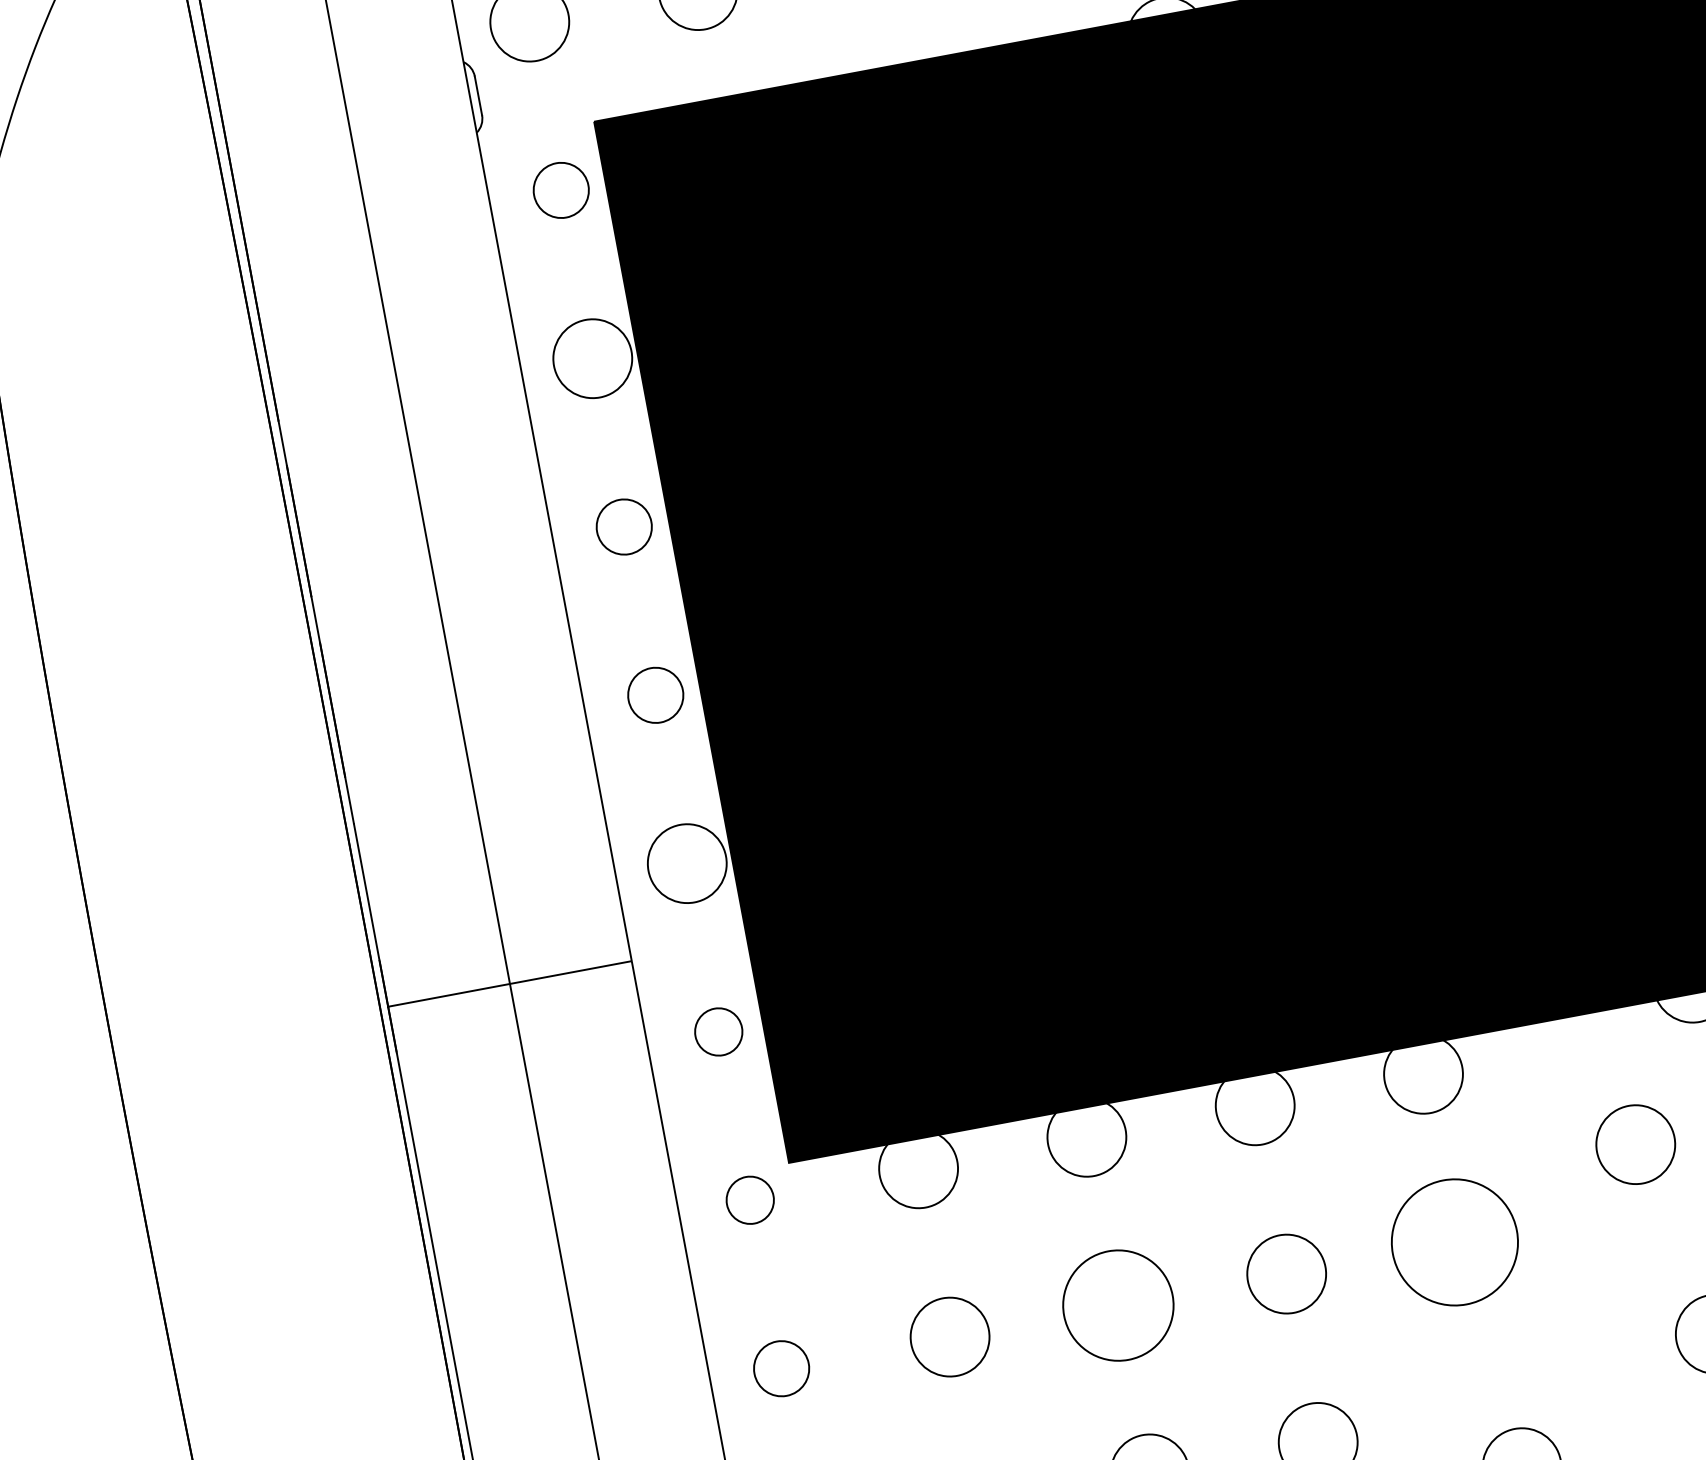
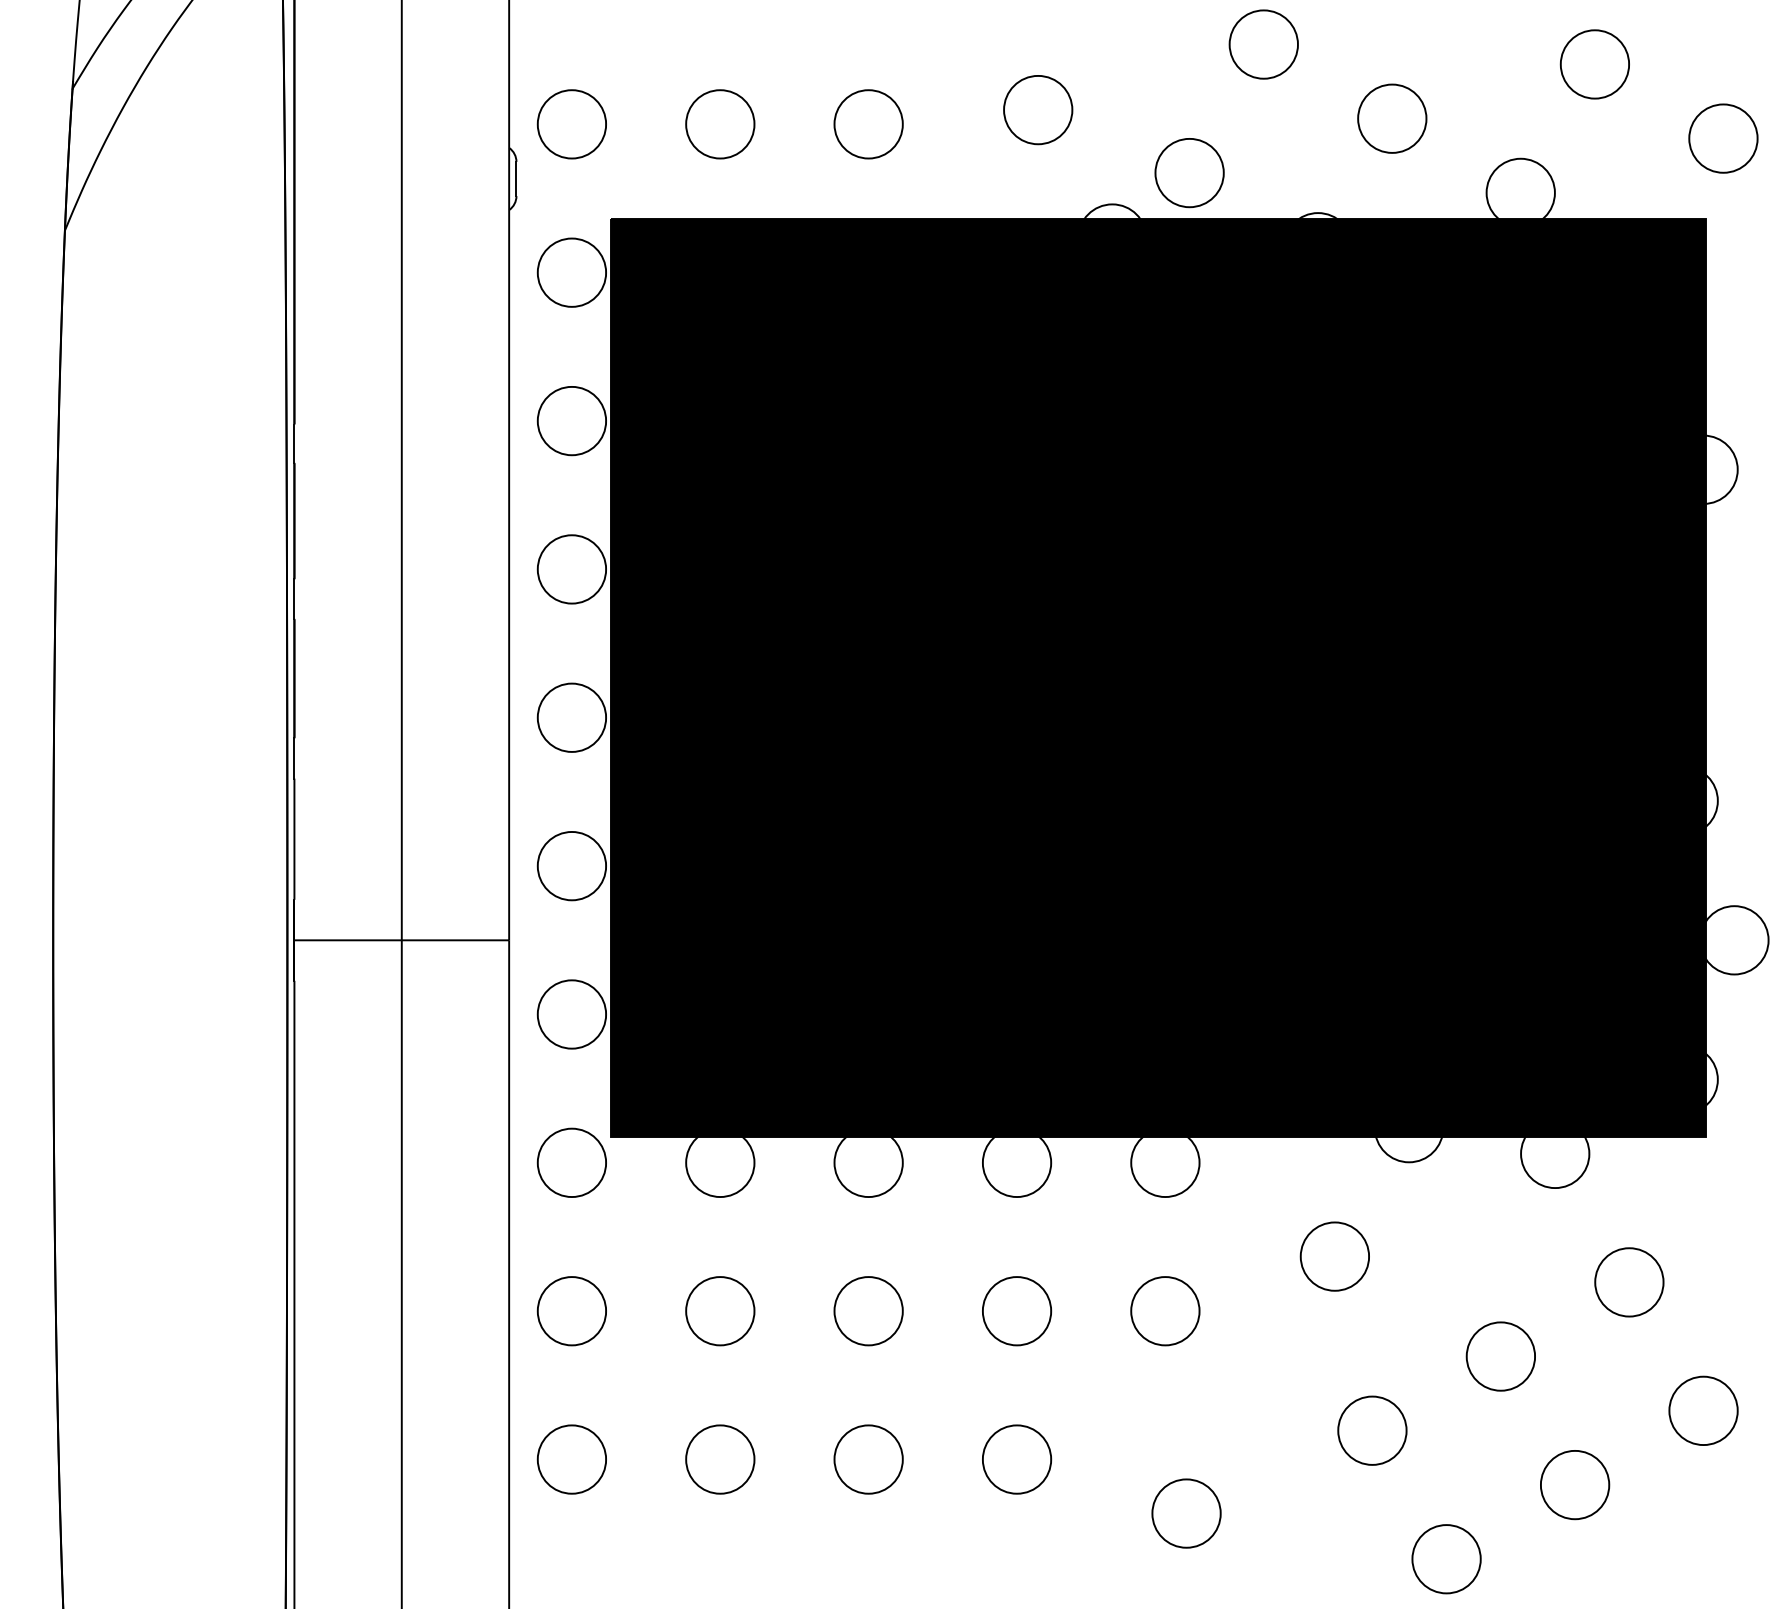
circle: (560, 190) -> (571, 272), size x1.43
circle: (623, 527) -> (571, 569), size x1.43
circle: (655, 695) -> (571, 717), size x1.43
circle: (718, 1032) -> (571, 1014), size x1.67
circle: (749, 1199) -> (571, 1162), size x1.67
circle: (1455, 1242) -> (1165, 1311), size x0.62
circle: (1118, 1305) -> (868, 1311), size x0.71
circle: (781, 1369) -> (571, 1311), size x1.43

